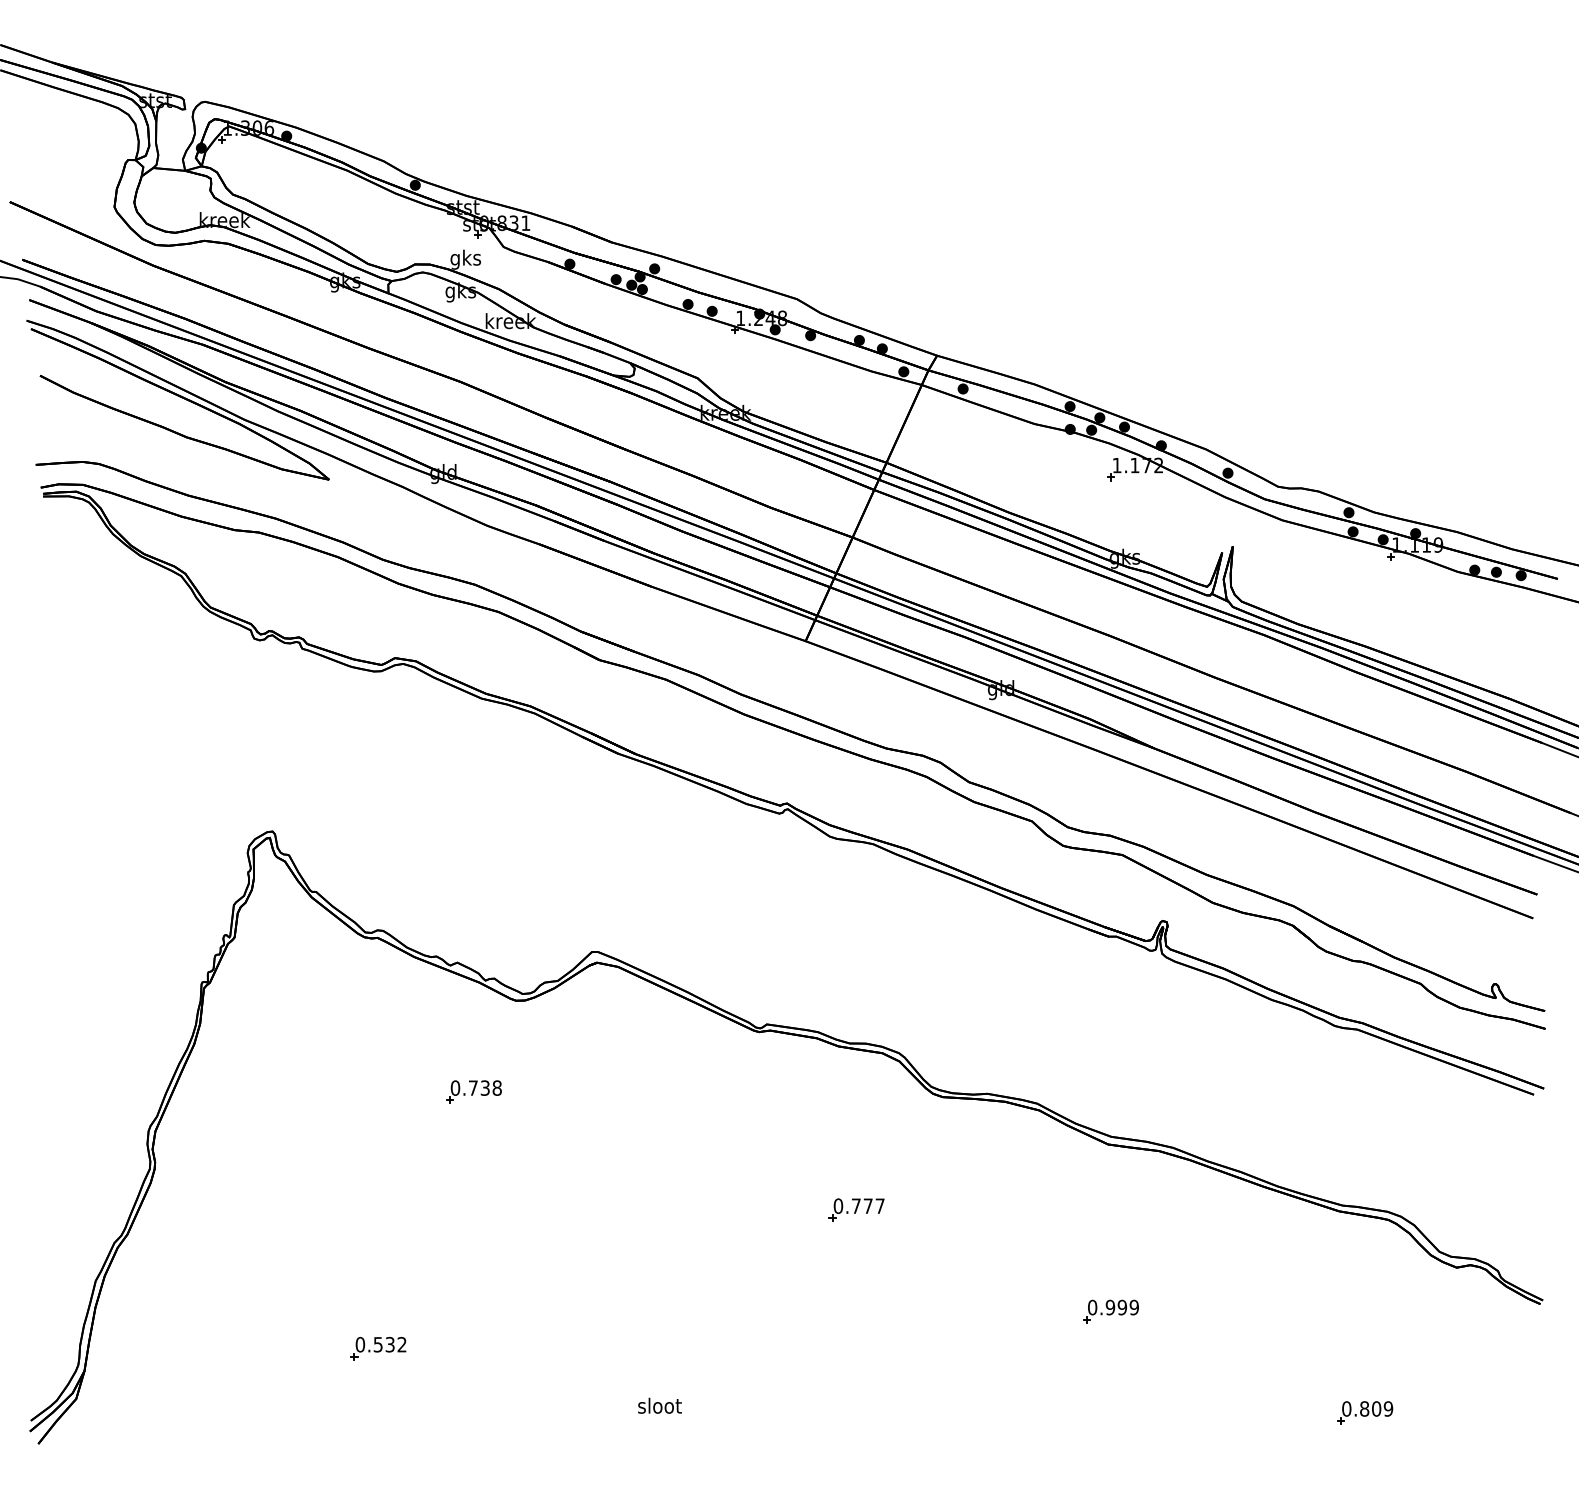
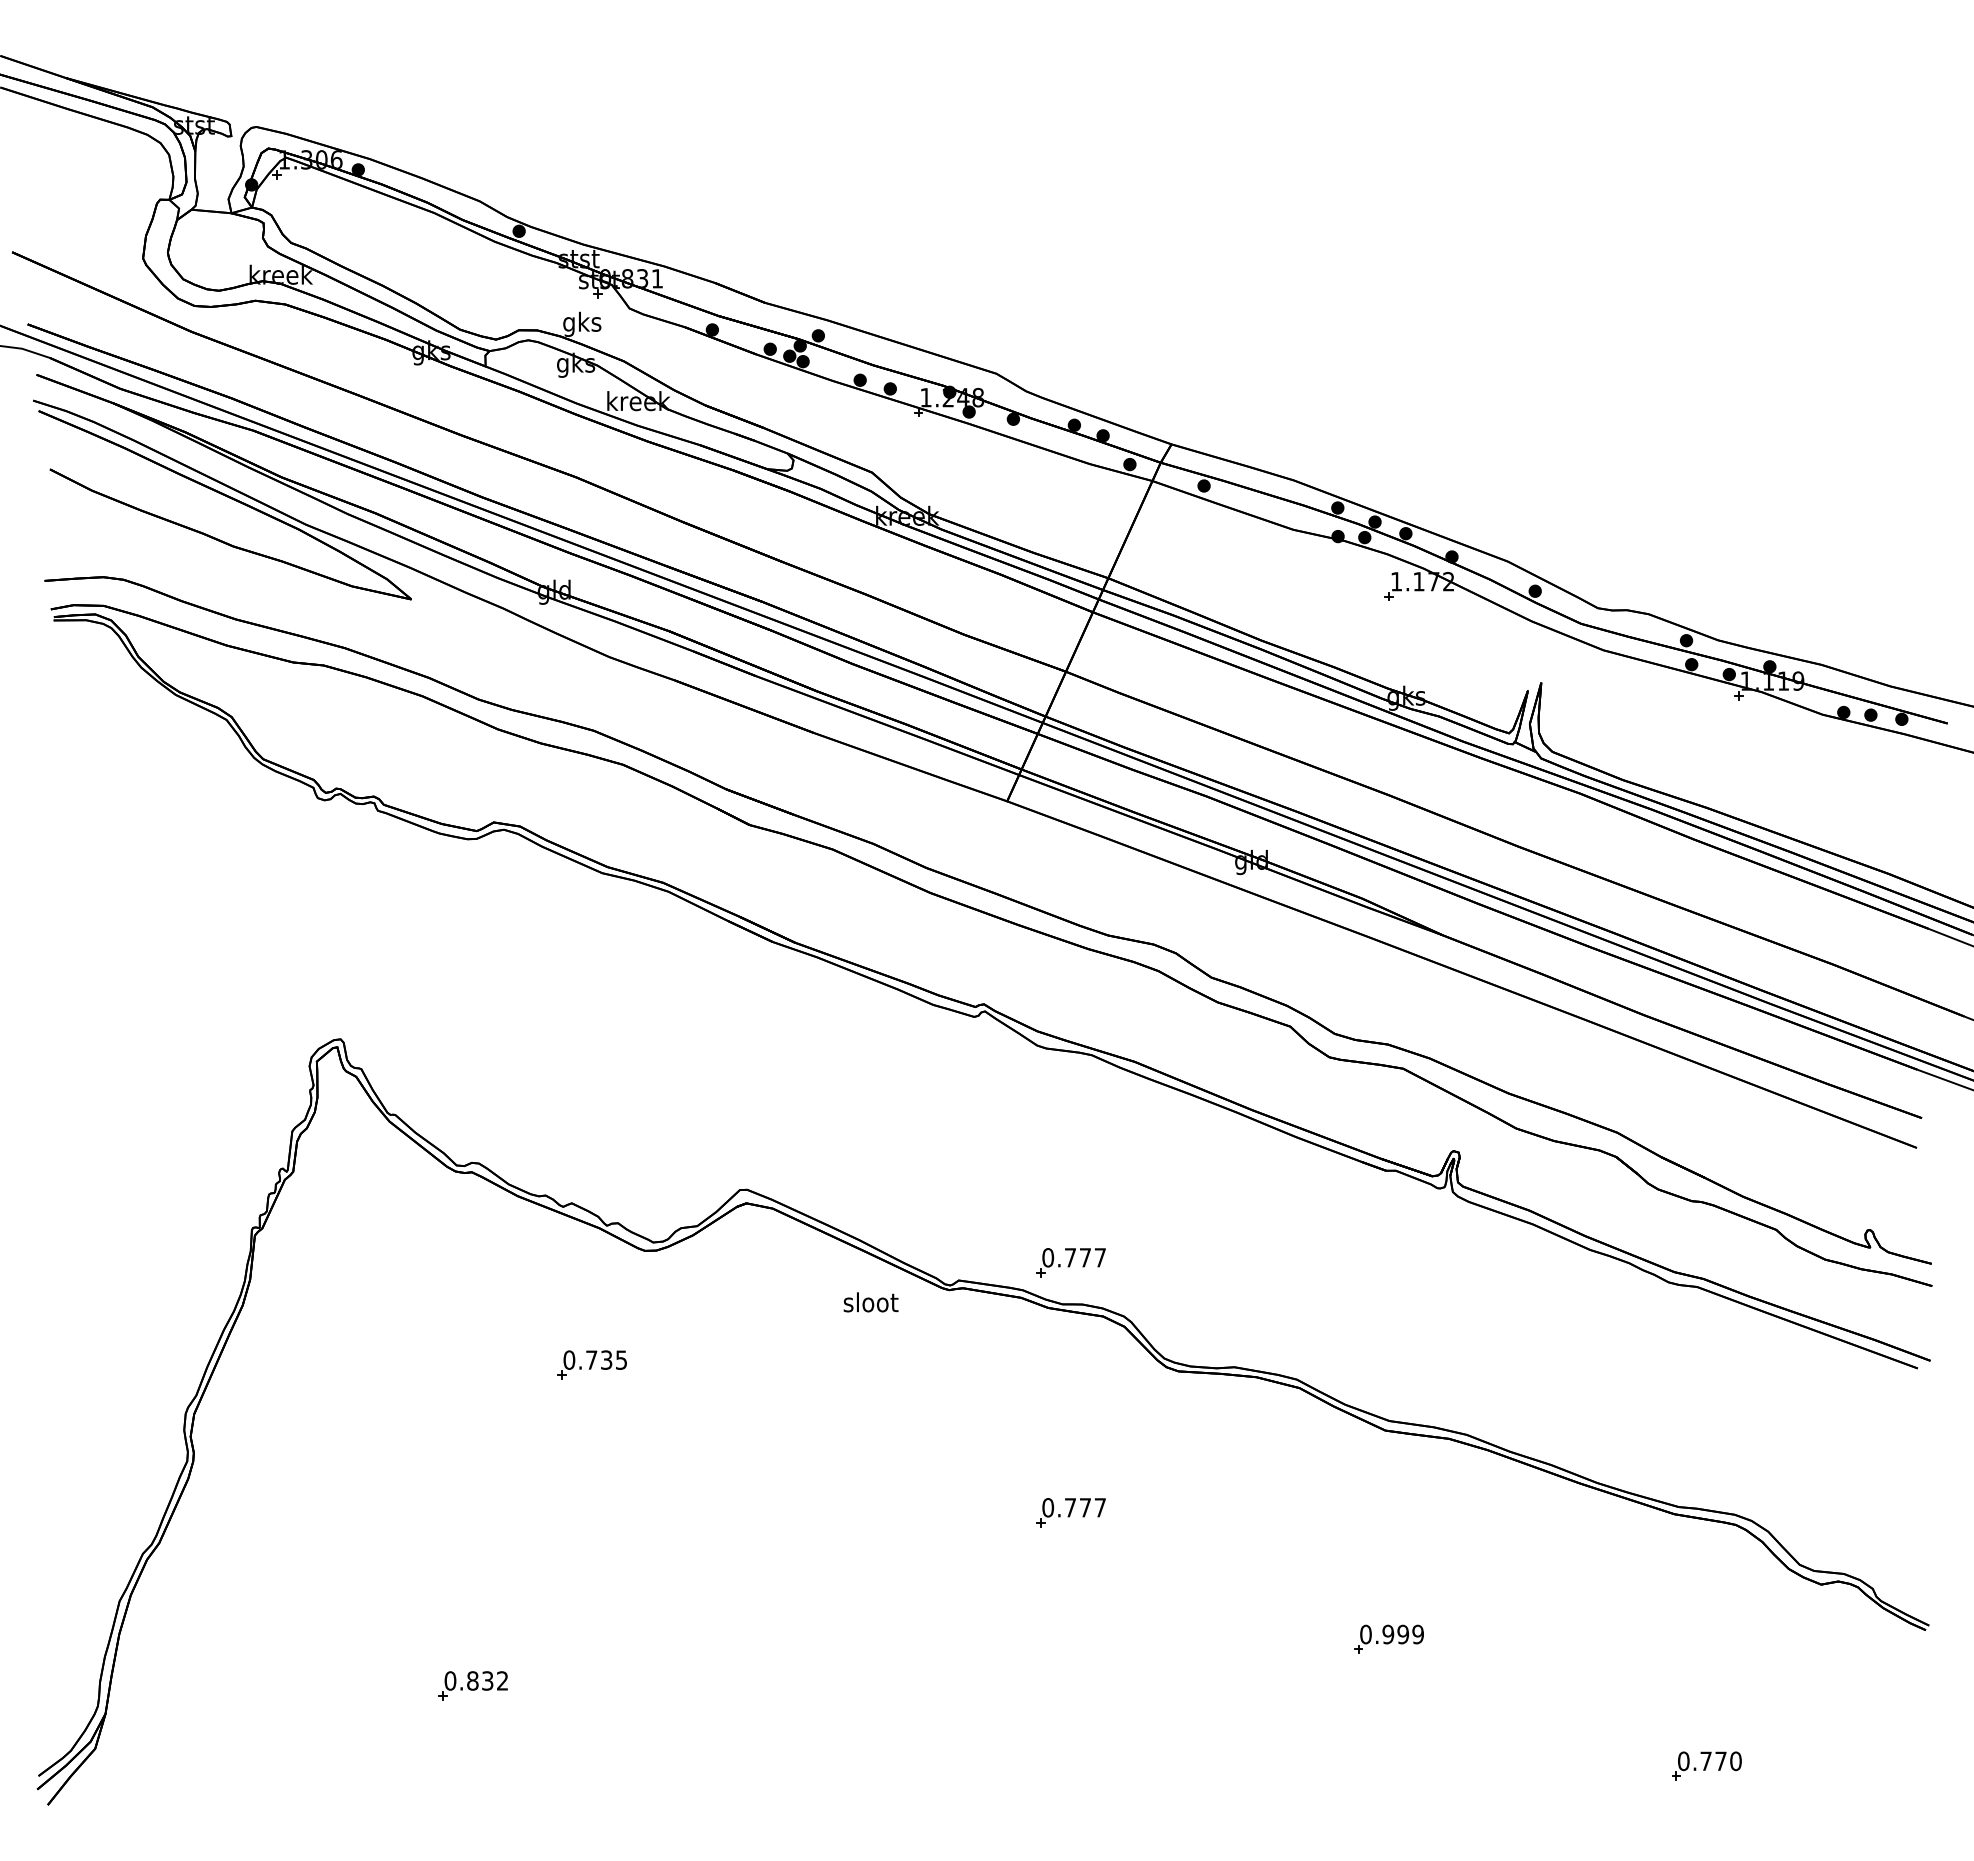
part: (856, 1010) -> (1070, 1262), added
text: (497, 1087) -> (621, 1359), 0.738 -> 0.735
text: (378, 1344) -> (472, 1680), 0.532 -> 0.832
text: (659, 1405) -> (870, 1302), moved
text: (1376, 1409) -> (1720, 1761), 0.809 -> 0.770

